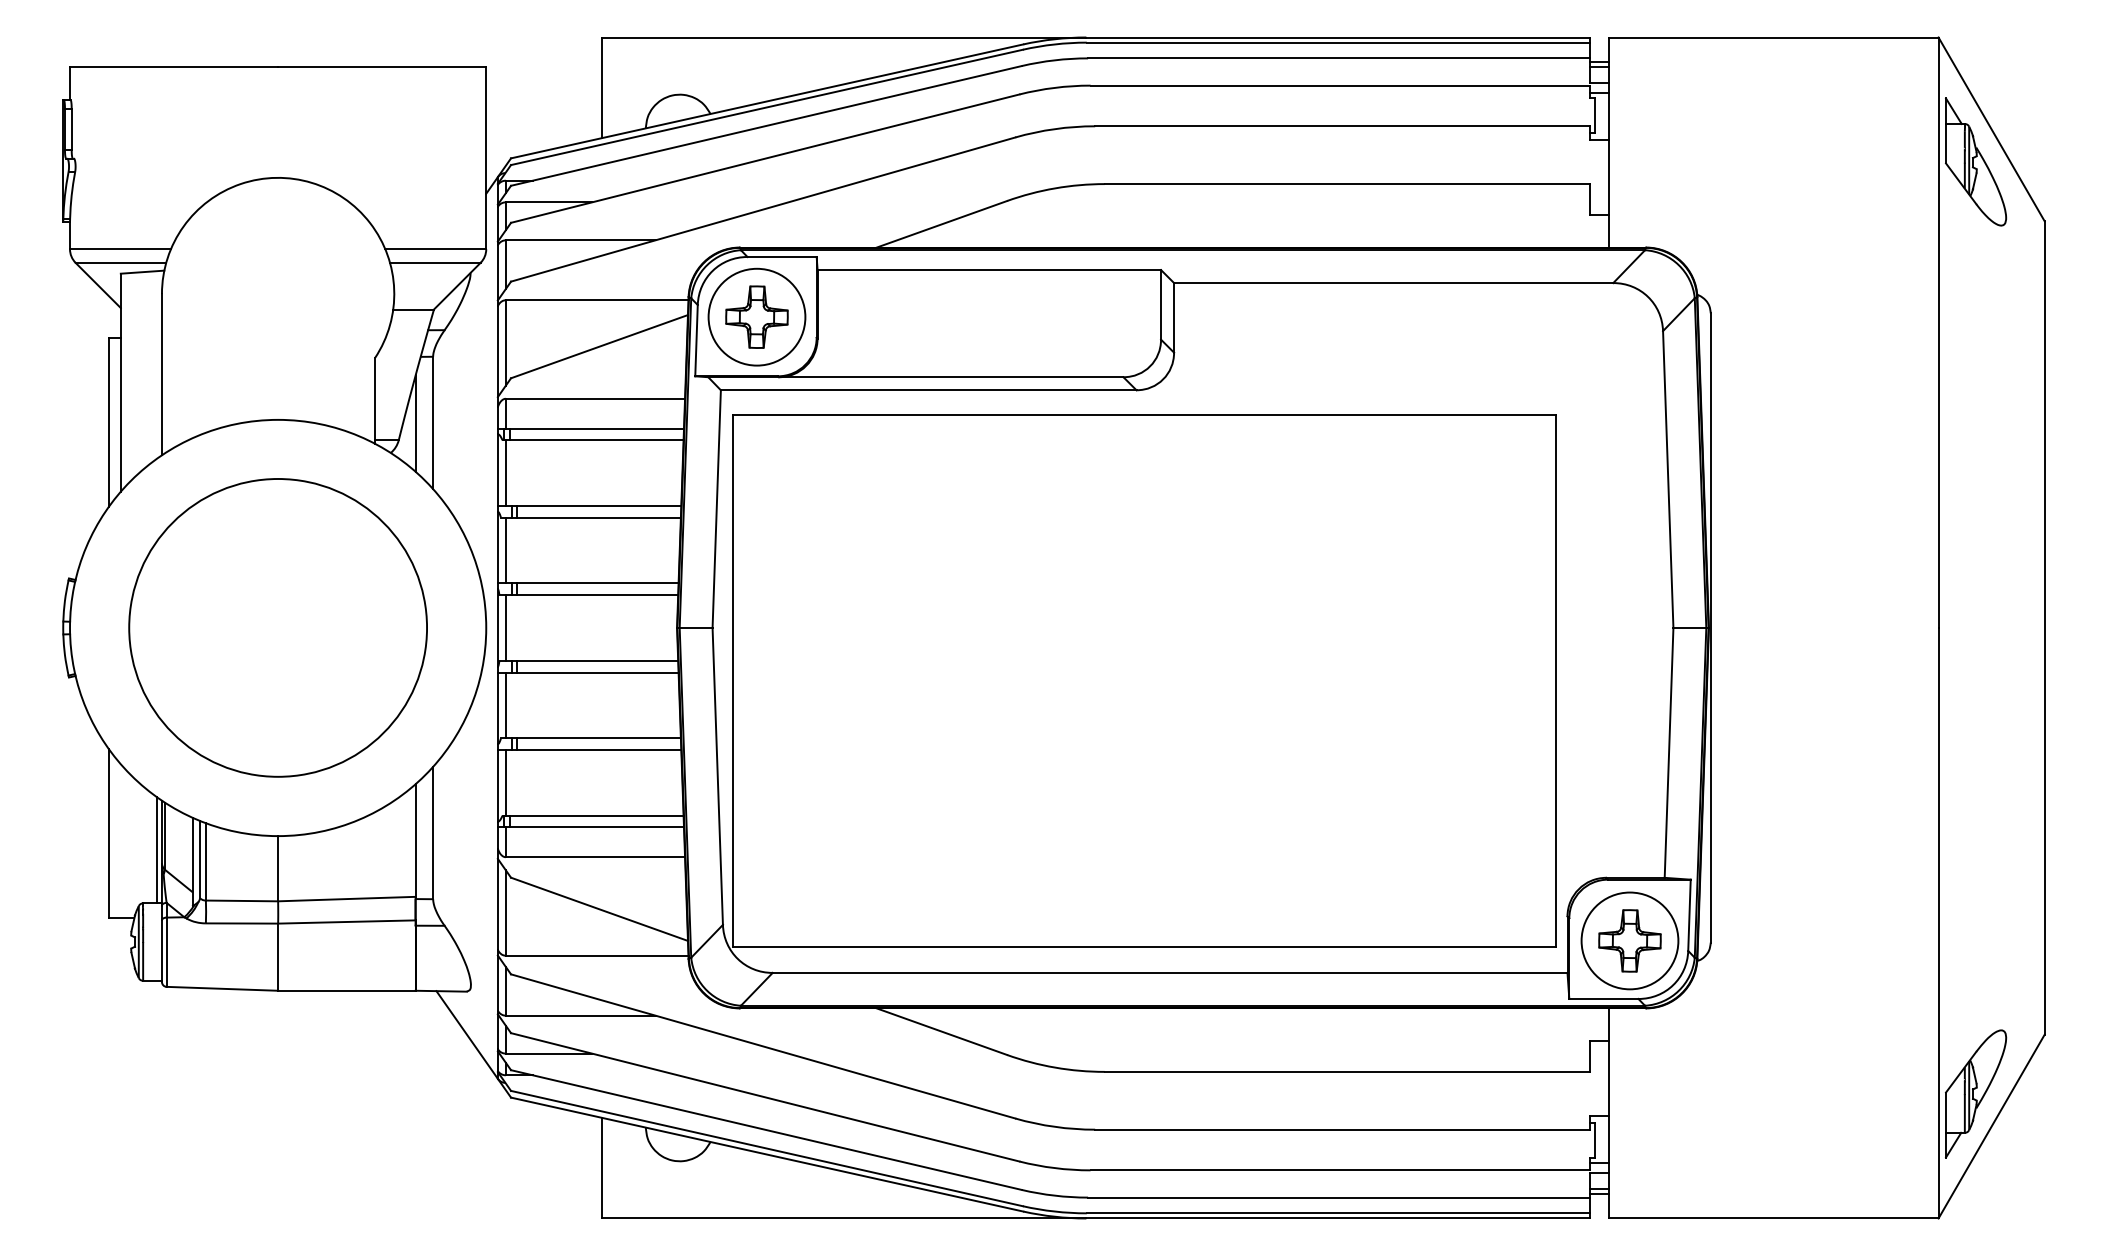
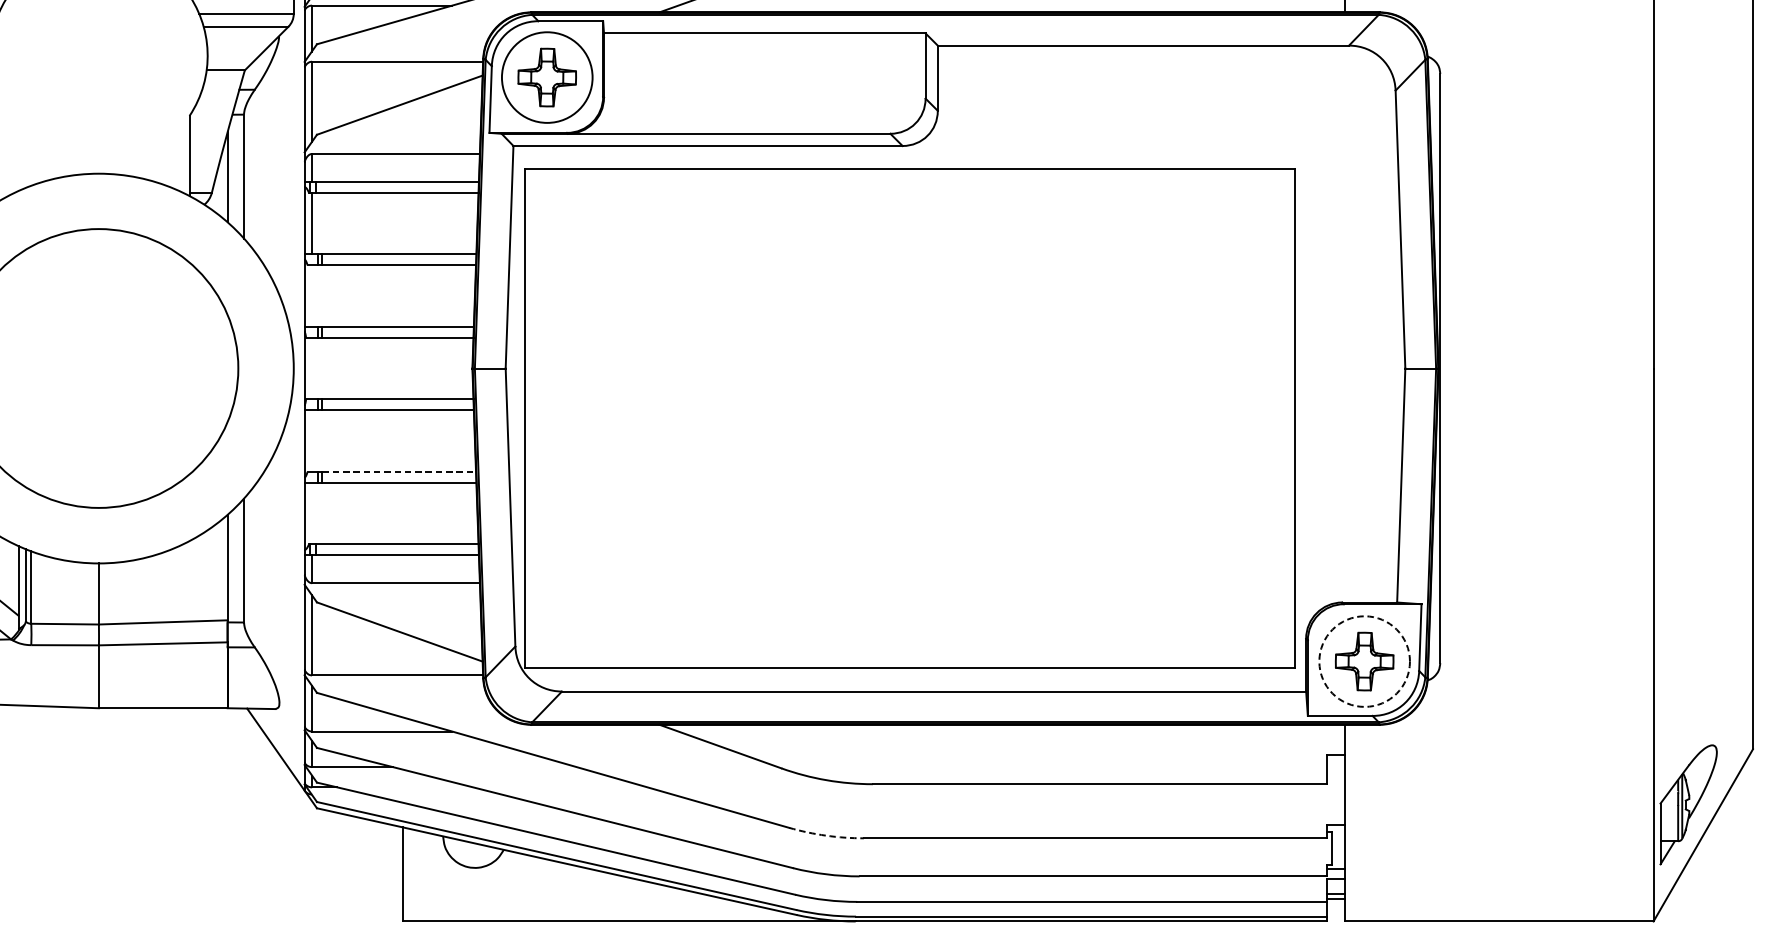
line: (505, 550) -> (311, 296), removed
line: (505, 627) -> (311, 368), removed
line: (505, 705) -> (311, 441), removed
line: (599, 738) -> (399, 472), solid -> dashed
line: (505, 782) -> (311, 513), removed
circle: (1629, 940) -> (1364, 661), solid -> dashed
arc: (1054, 1126) -> (825, 835), solid -> dashed

